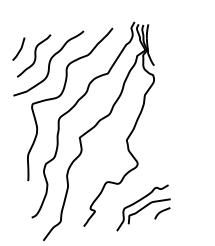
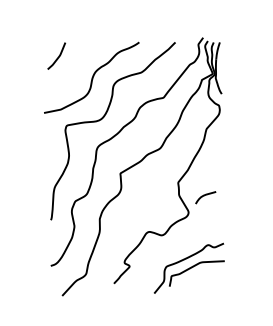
curve: (34, 55) -> (75, 66), removed
curve: (161, 212) -> (204, 196), moved

